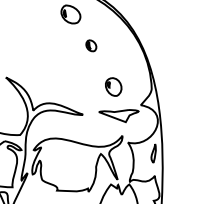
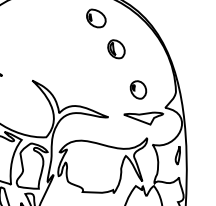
part: (91, 45) -> (116, 49), size x1.67

